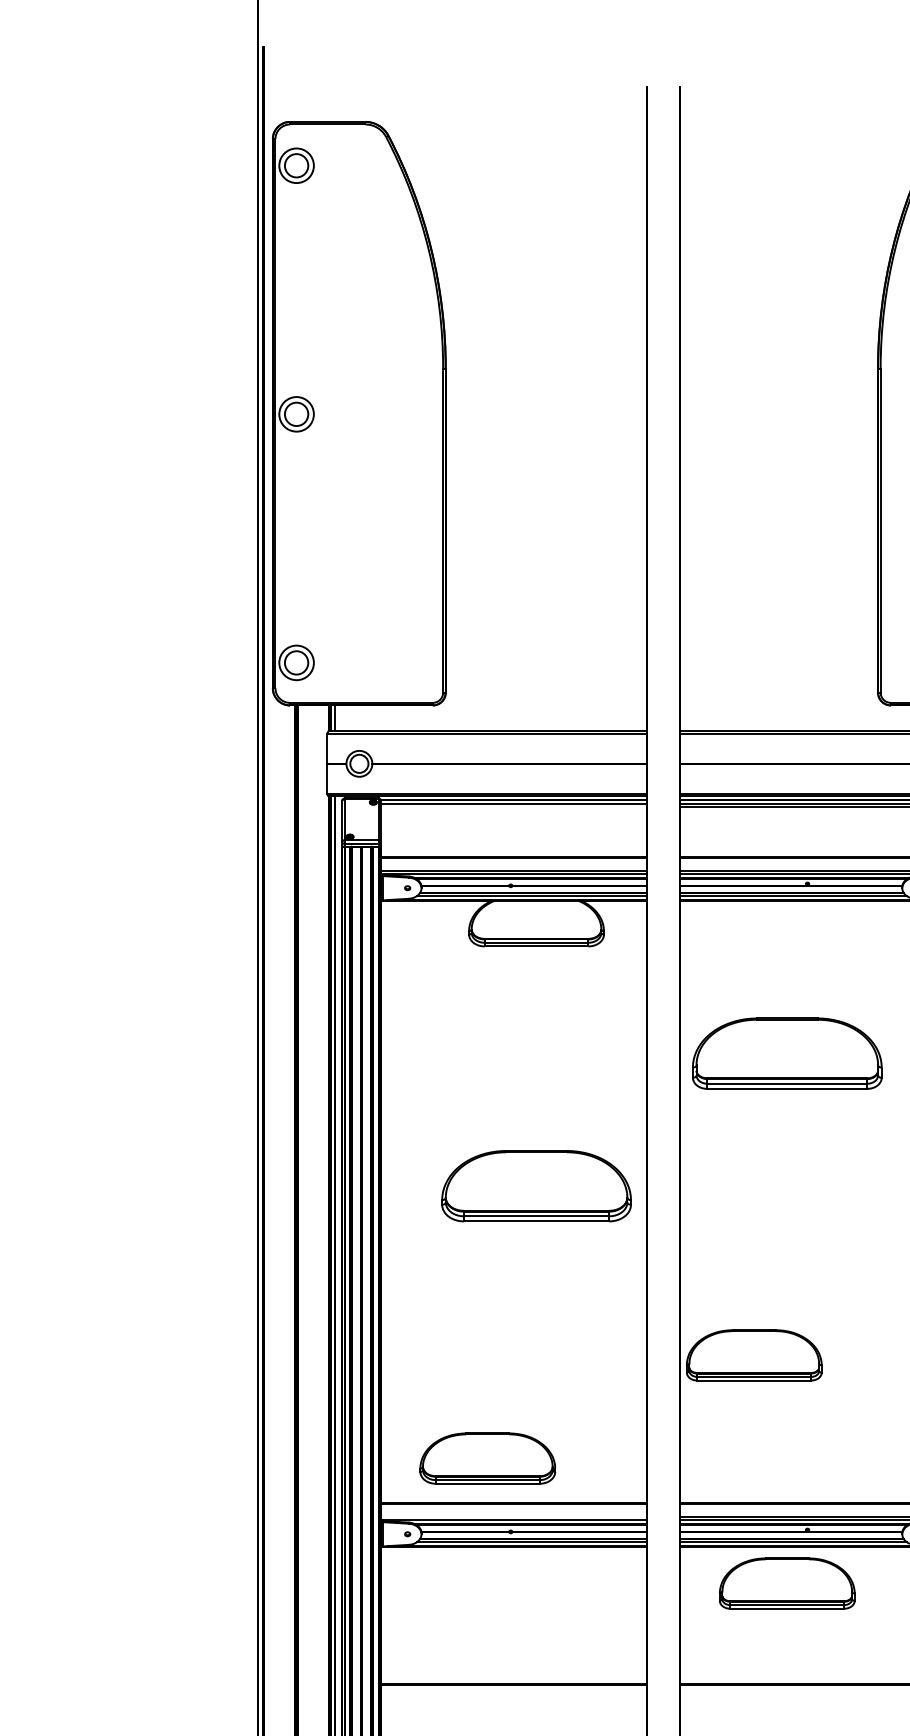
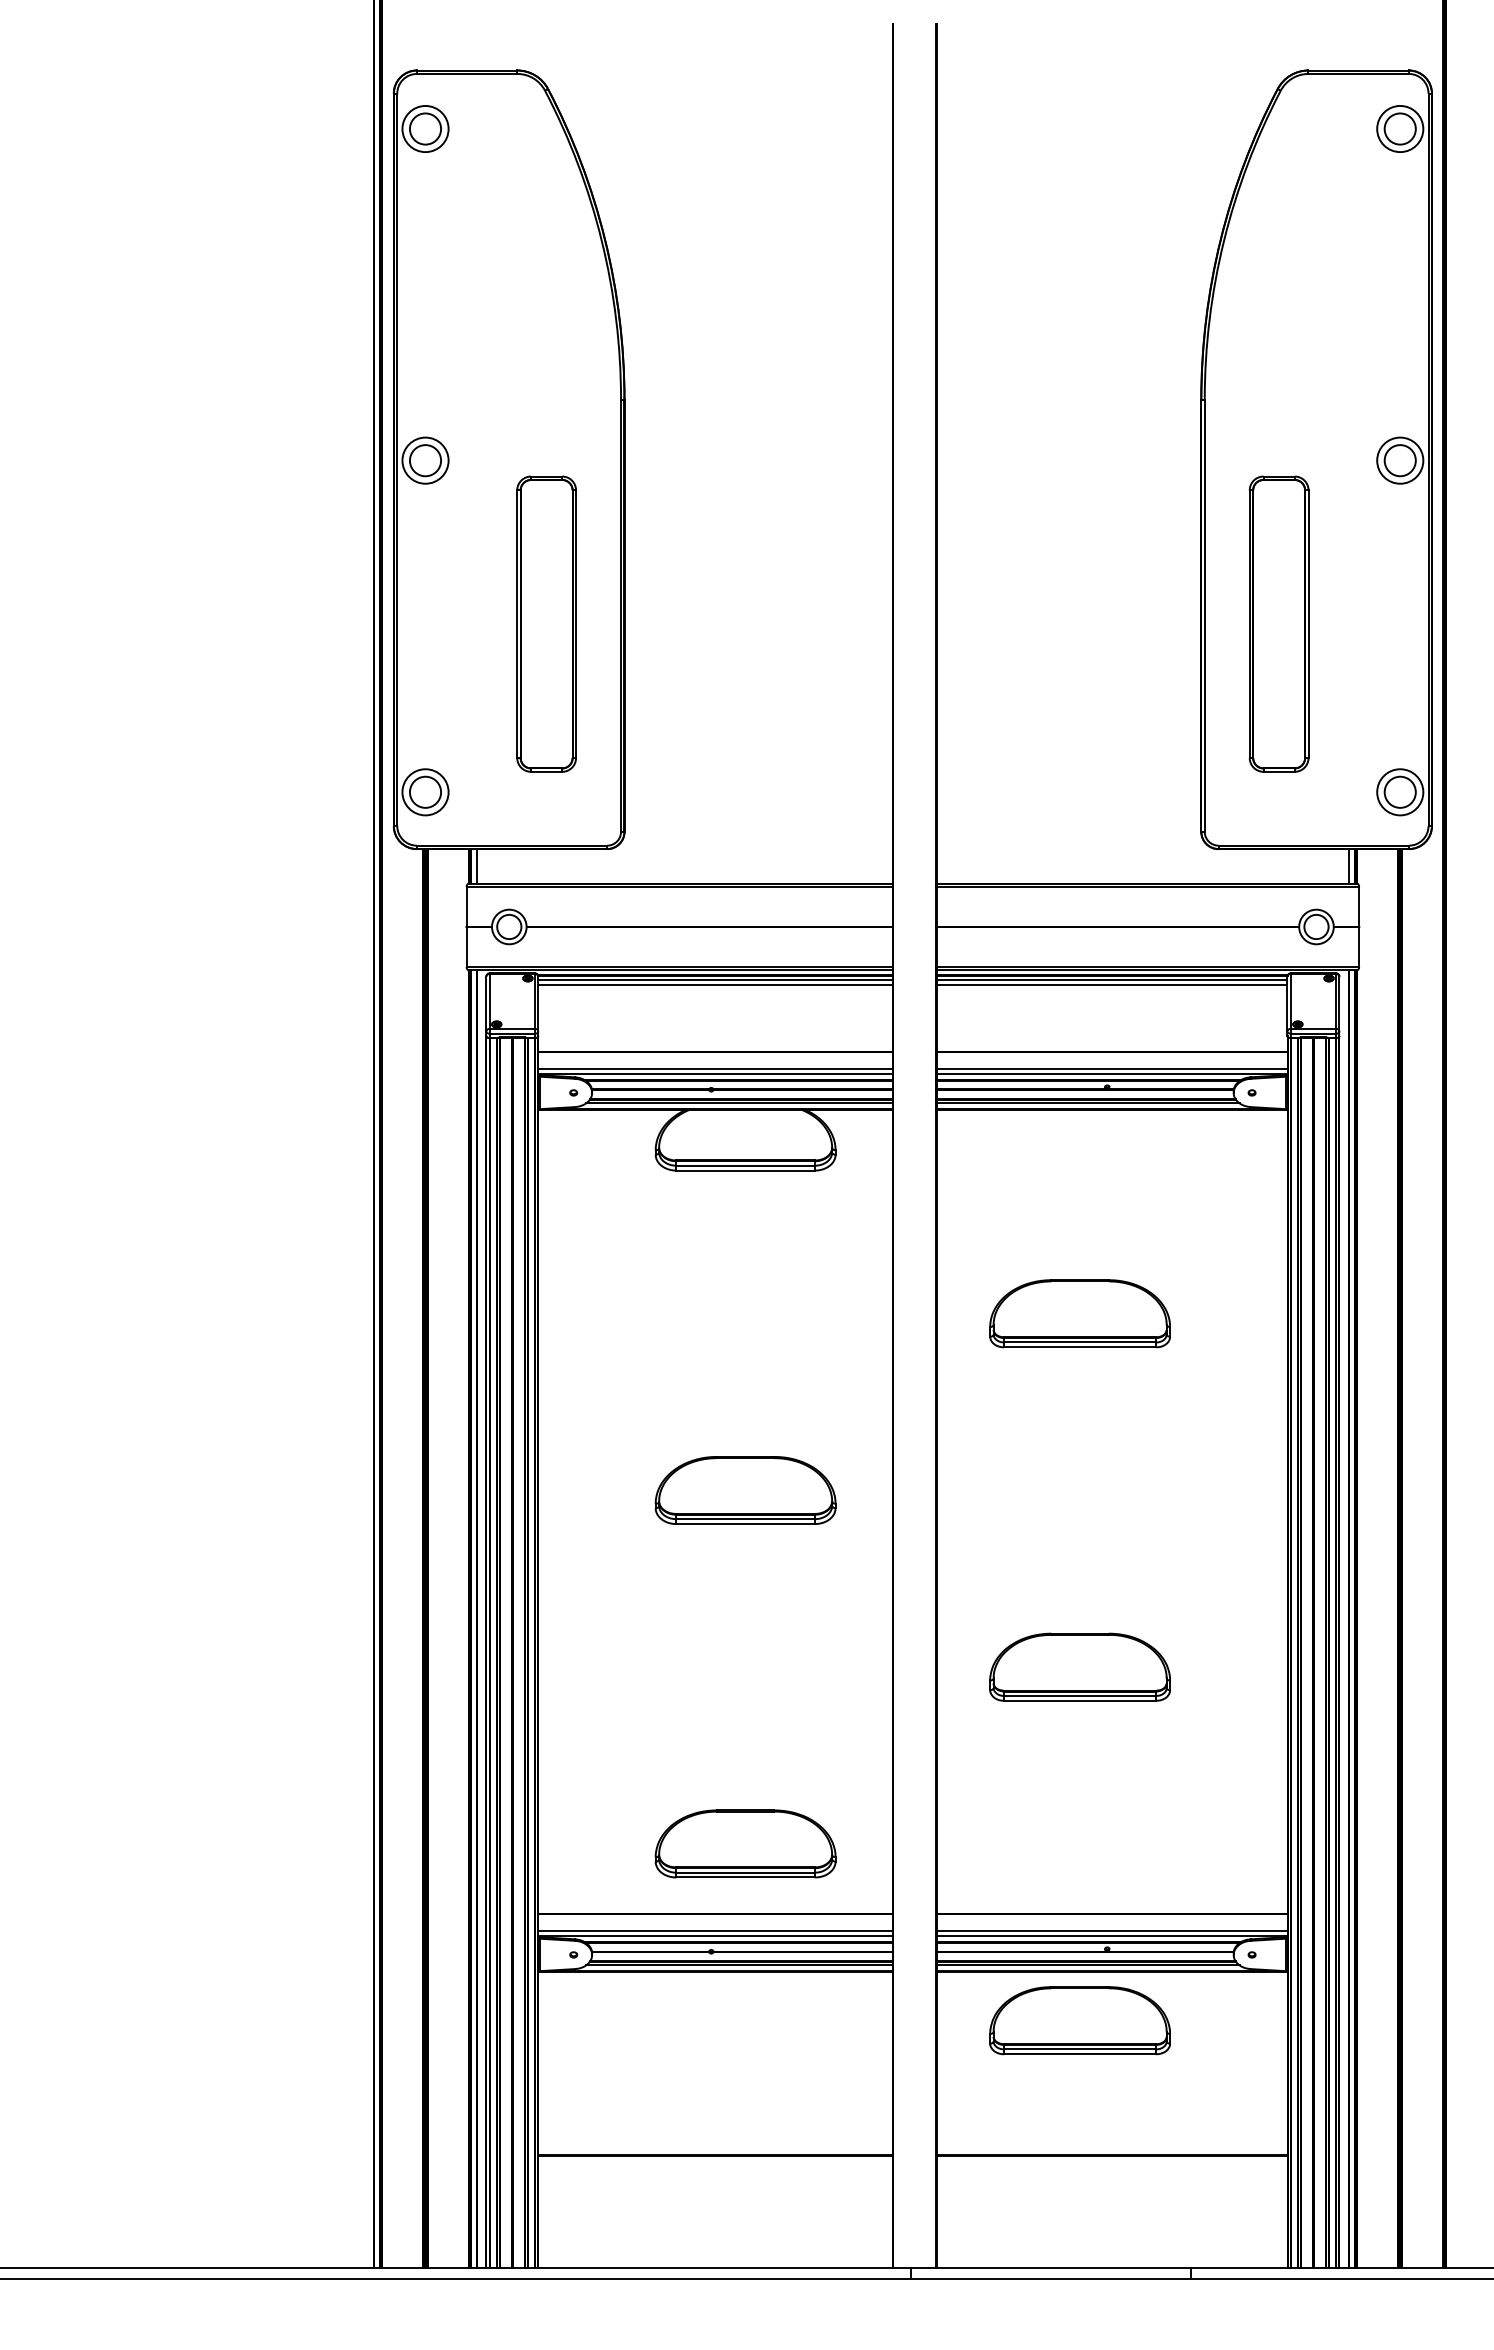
part: (387, 536) -> (546, 623), added
line: (513, 807) -> (715, 985), added
part: (786, 1053) -> (1079, 1313), size x0.71
part: (536, 1186) -> (745, 1490), size x0.71
part: (753, 1354) -> (1079, 1666), moved
part: (487, 1458) -> (745, 1843), moved
line: (513, 1516) -> (715, 1931), added

